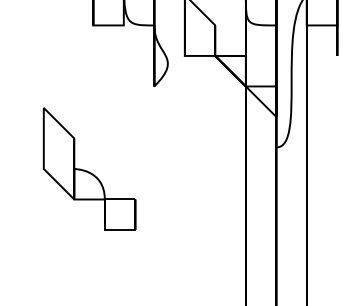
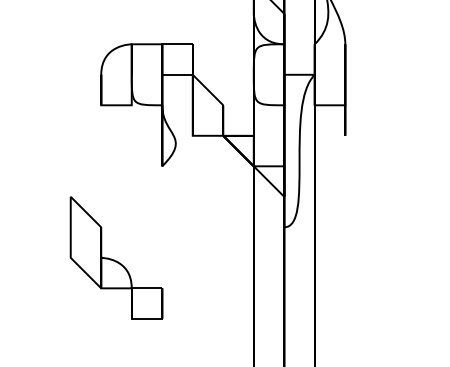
part: (89, 168) -> (116, 257), moved

